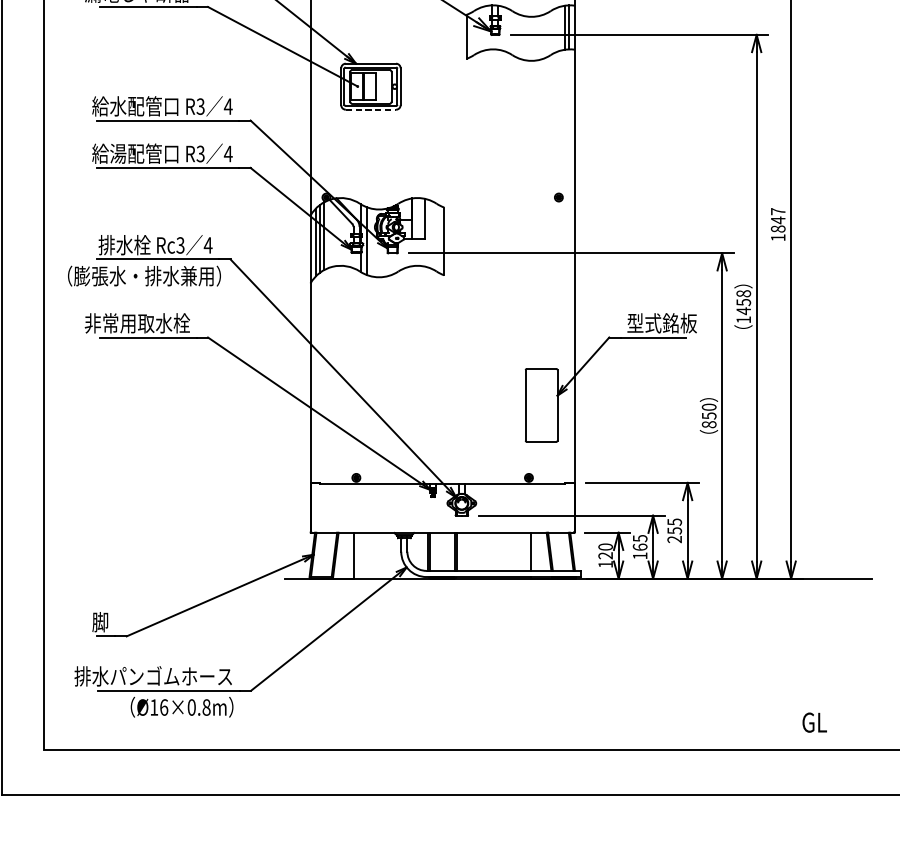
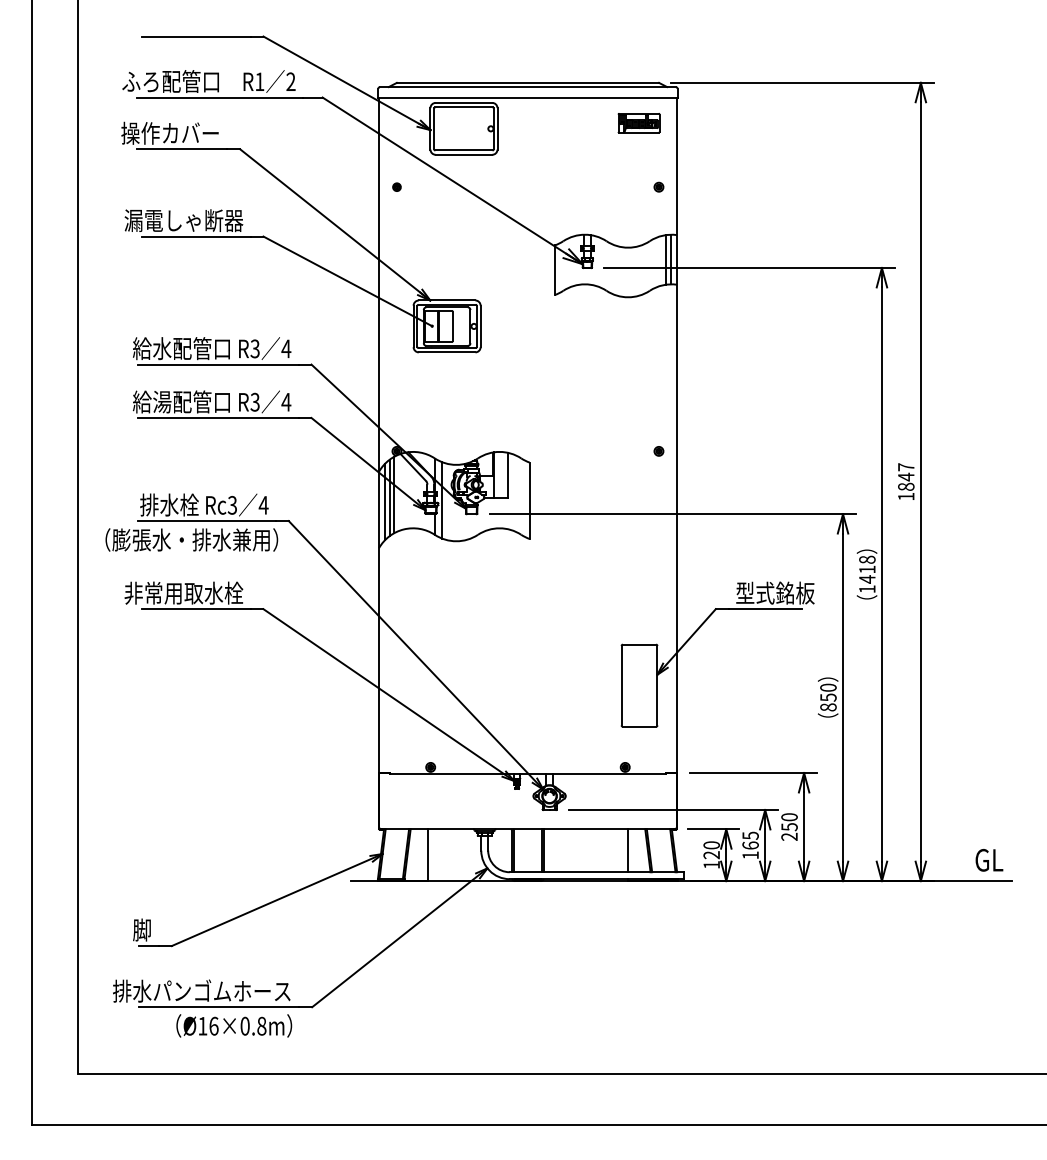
line: (371, 109) -> (447, 352), dashed -> solid
text: (743, 302) -> (867, 569), 1458 -> 1418
text: (674, 522) -> (789, 817), 255 -> 250
text: (814, 722) -> (989, 860), moved

